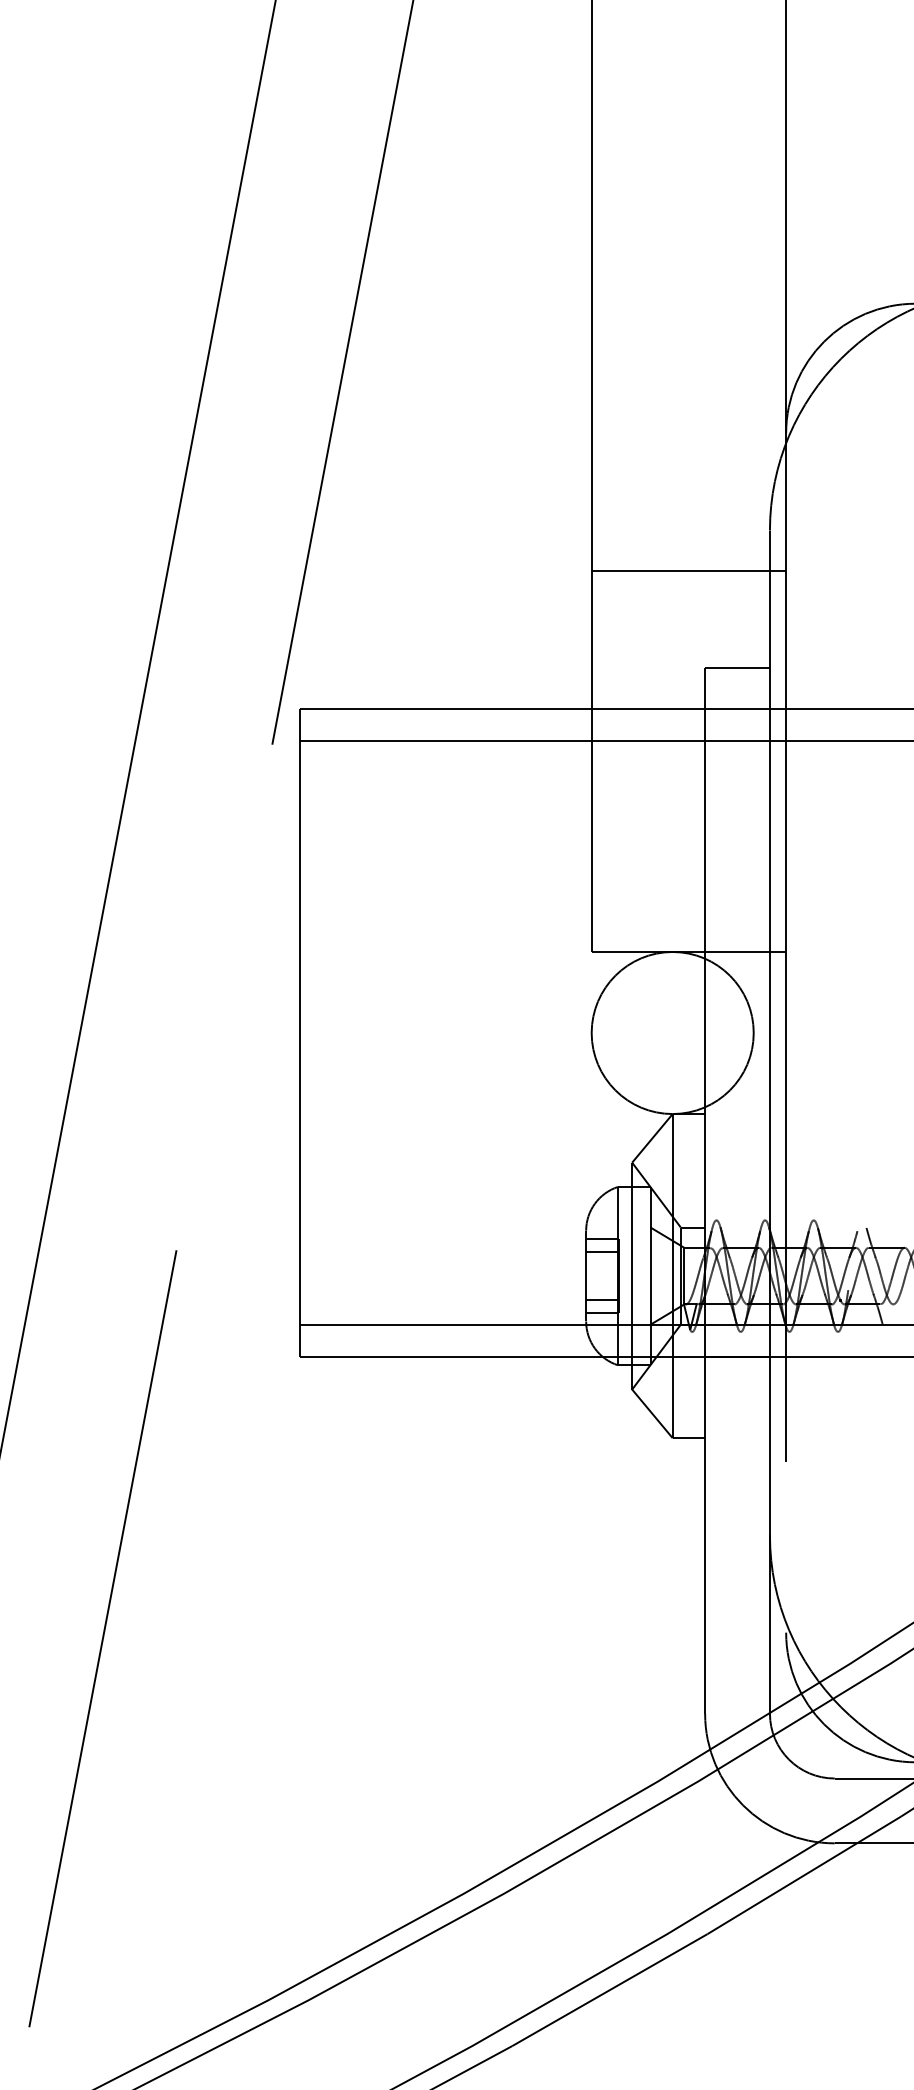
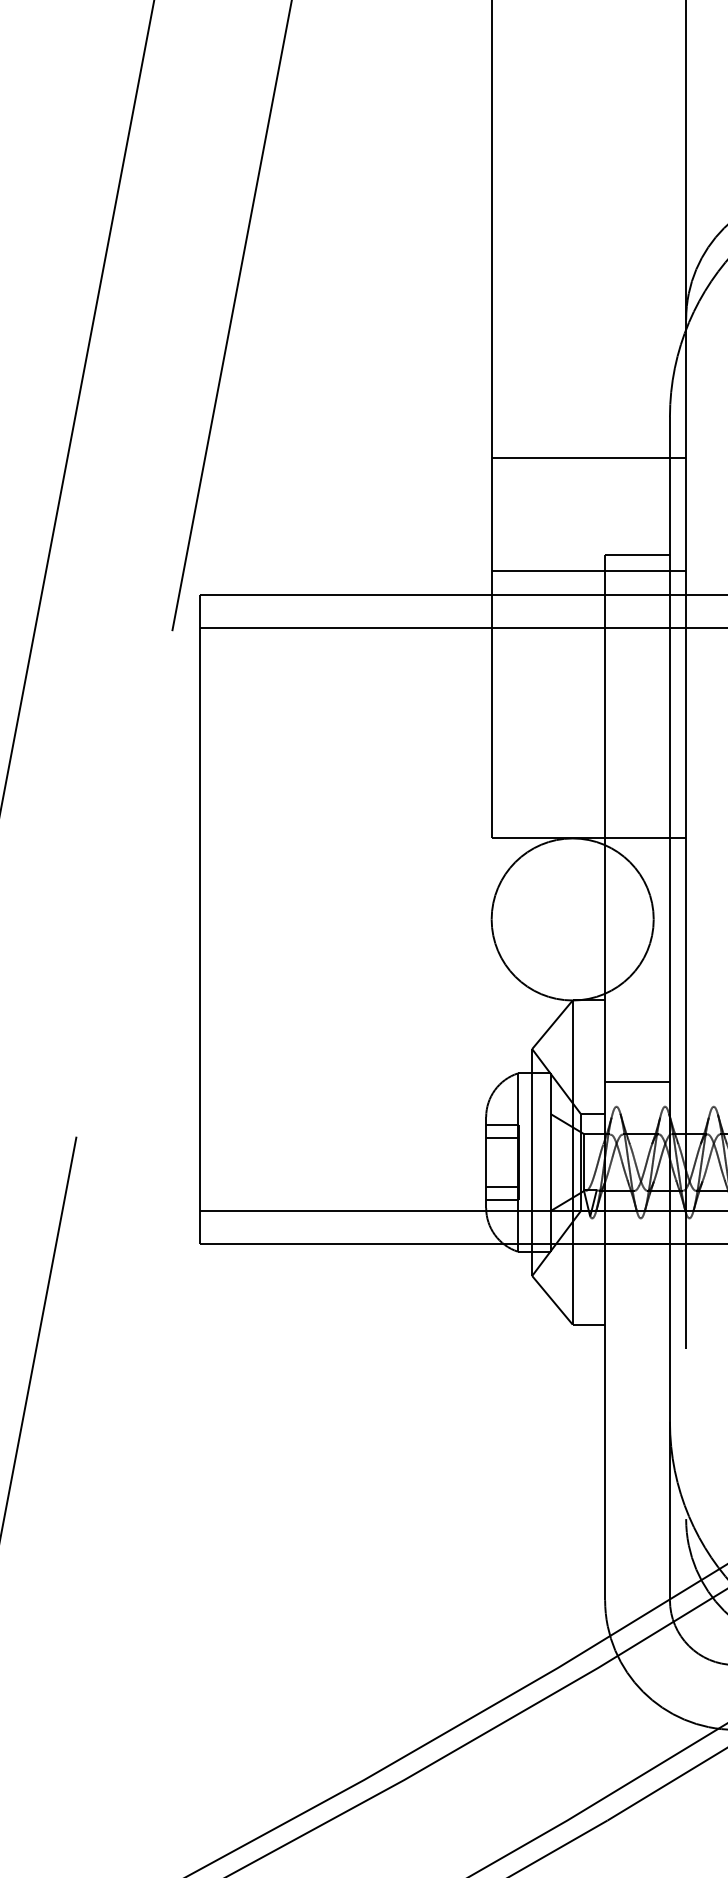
line: (688, 684) -> (588, 570), added
line: (737, 1195) -> (637, 1081), added

